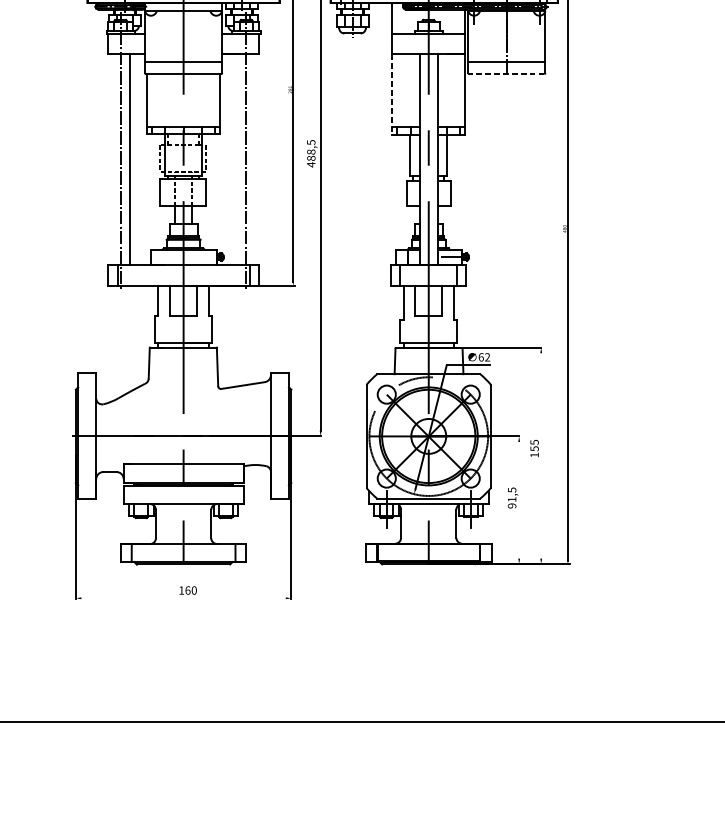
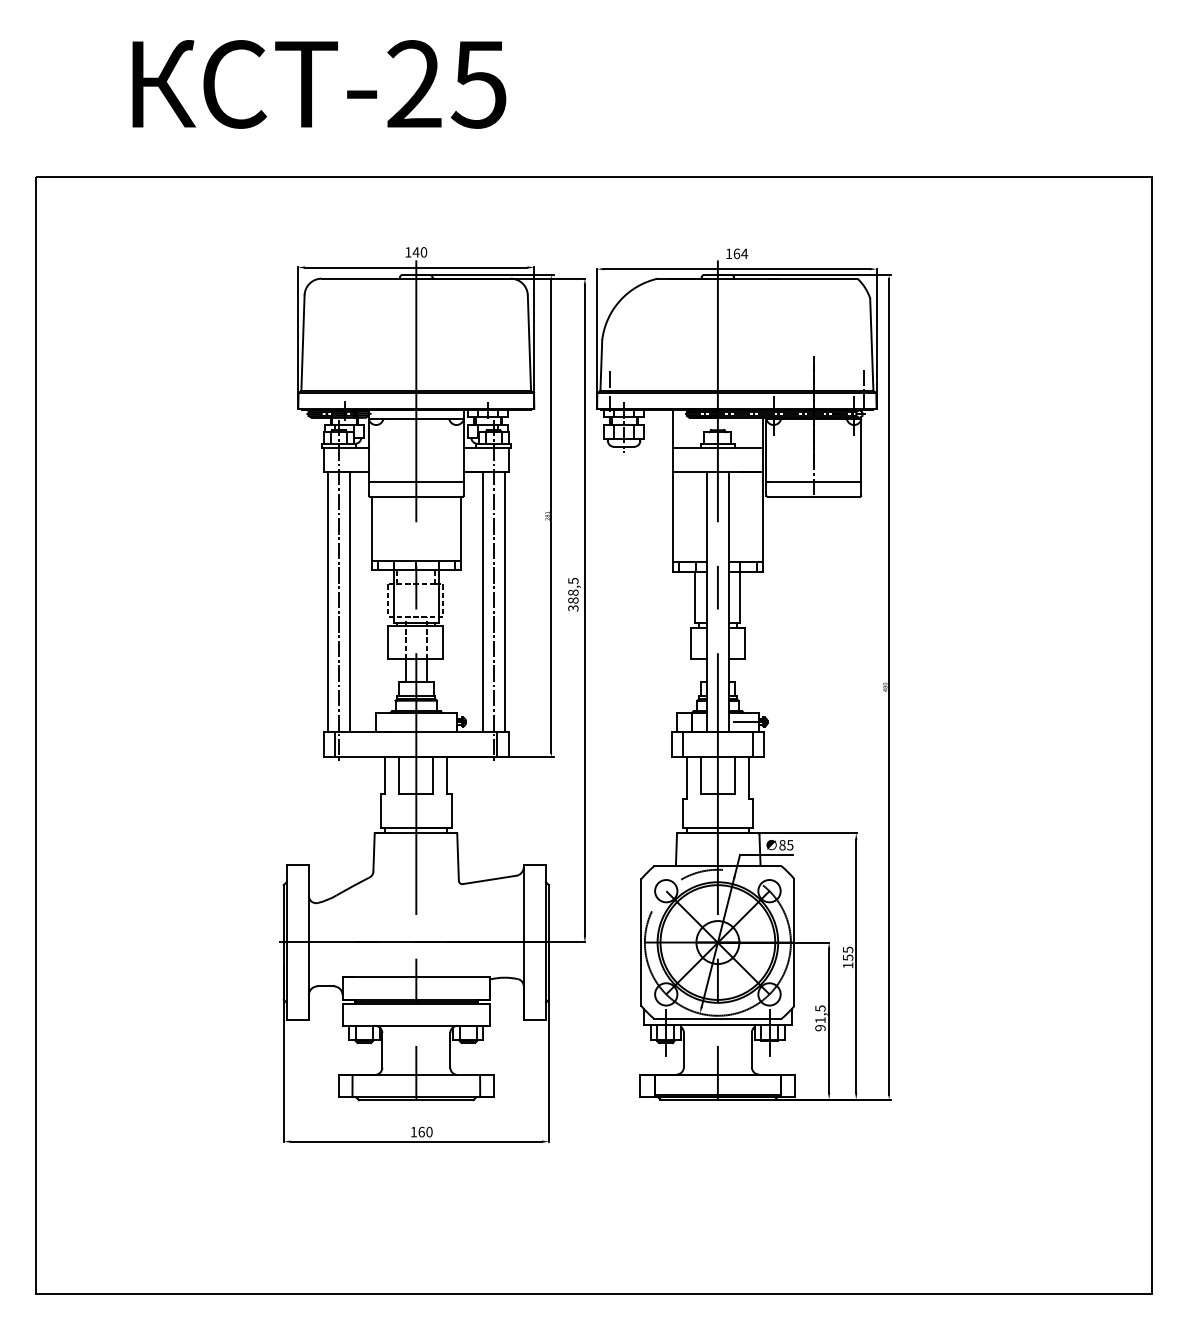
line: (506, 73) -> (813, 496), dashed -> solid
line: (392, 94) -> (673, 522), dashed -> solid
line: (111, 159) -> (327, 601), added
line: (237, 159) -> (482, 601), added
line: (255, 159) -> (504, 601), added
text: (311, 164) -> (573, 608), 488,5 -> 388,5
text: (484, 357) -> (786, 845), 62 -> 85
line: (541, 455) -> (856, 966), added
line: (519, 499) -> (829, 1020), added
line: (183, 598) -> (416, 1141), added

